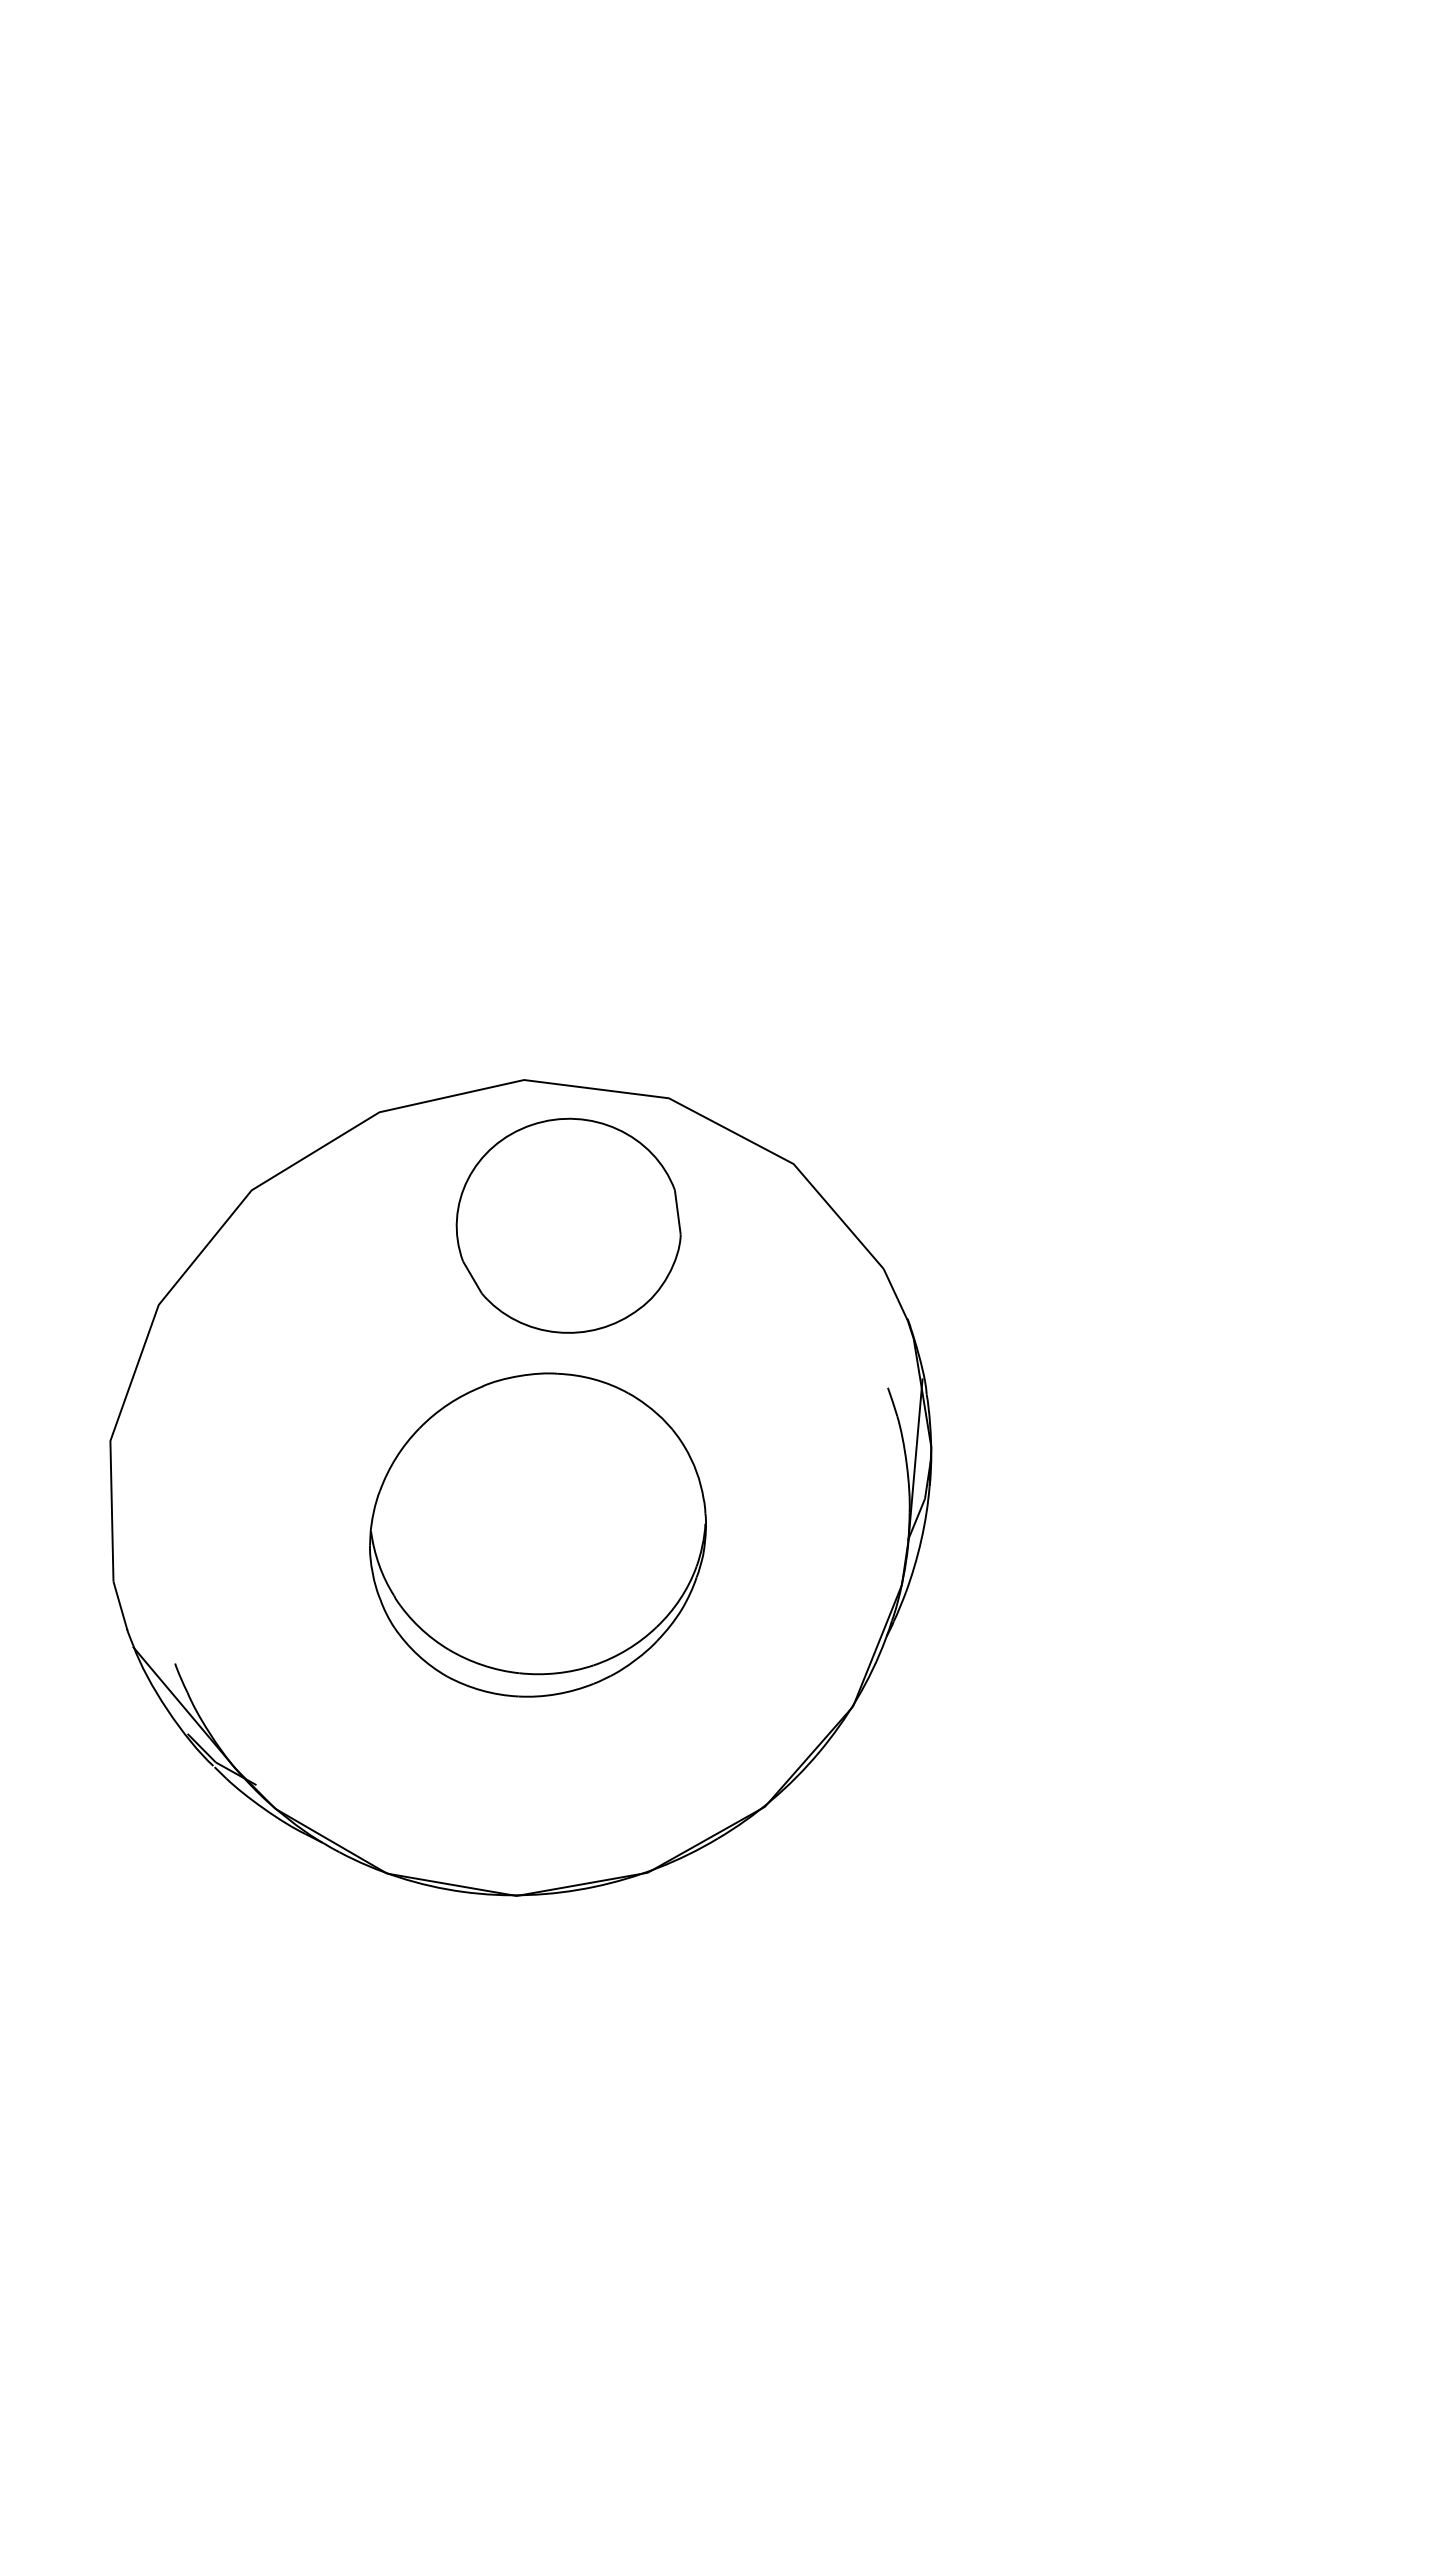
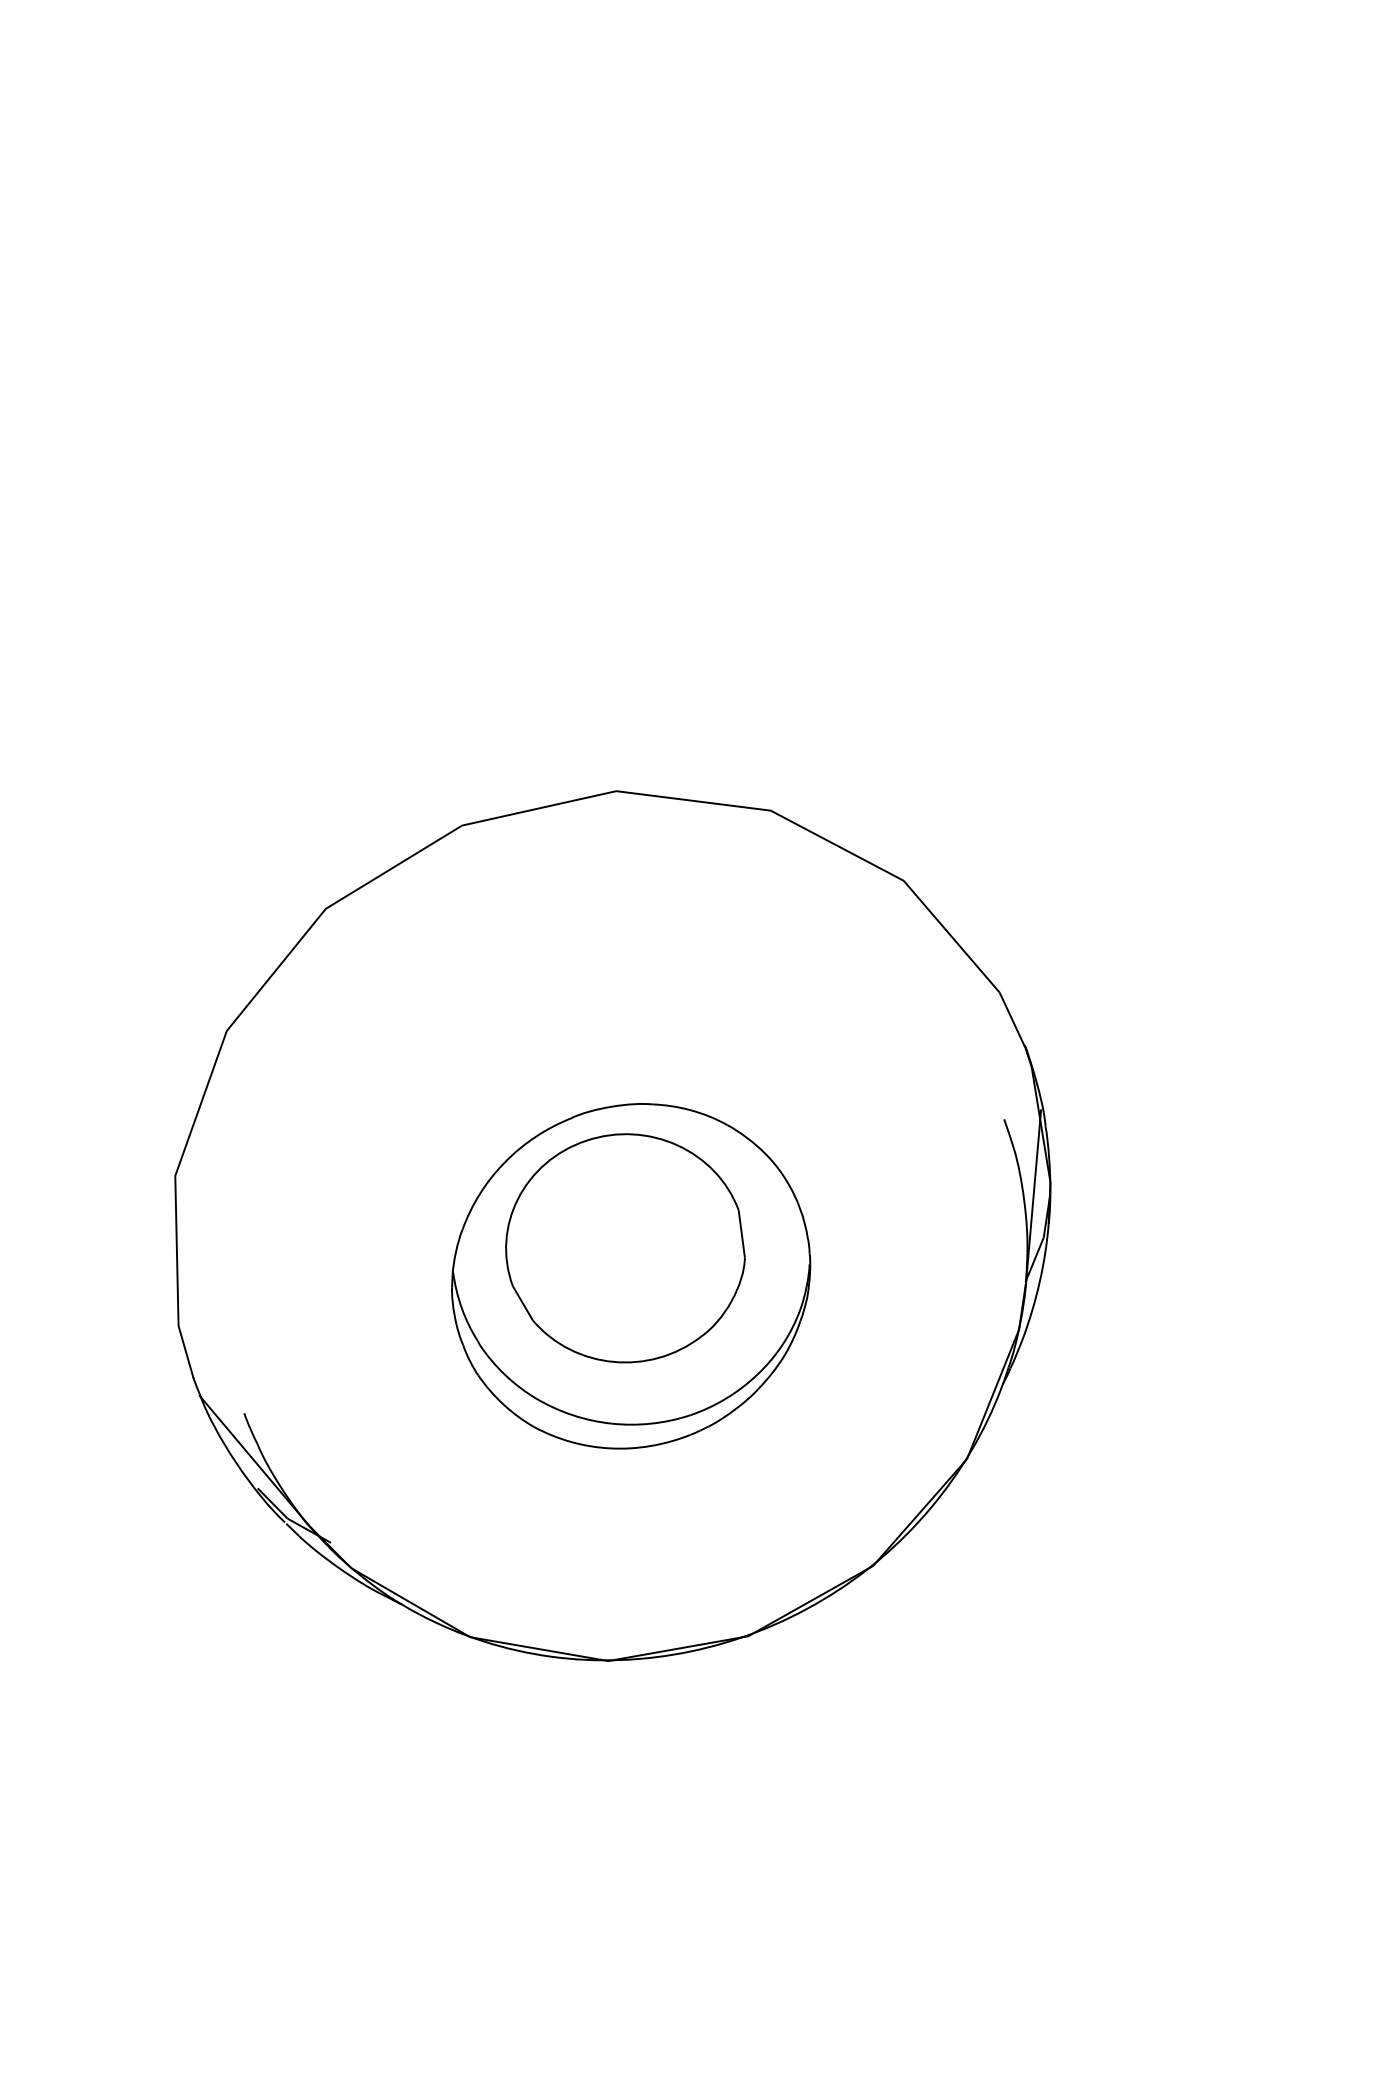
part: (568, 1225) -> (625, 1247), moved

